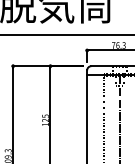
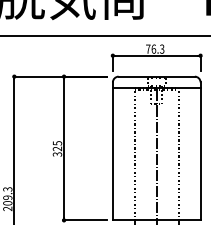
text: (45, 124) -> (57, 154), 125 -> 325

